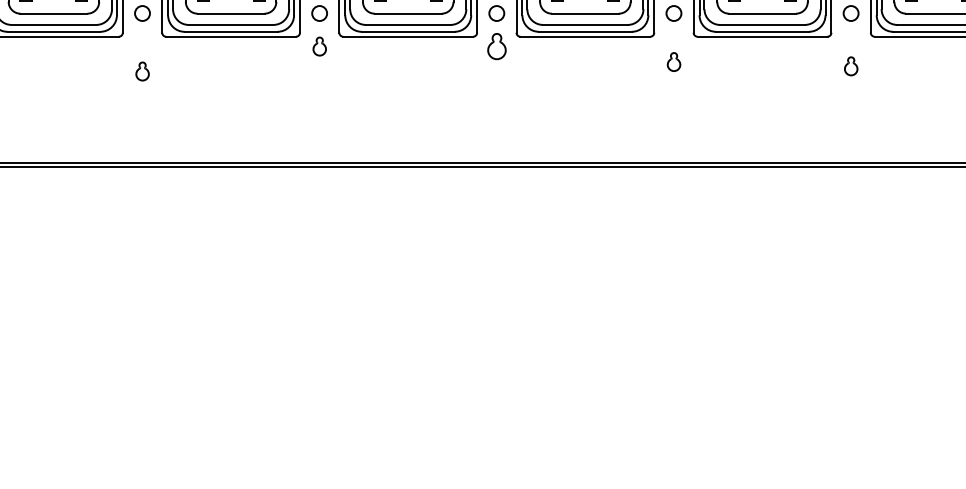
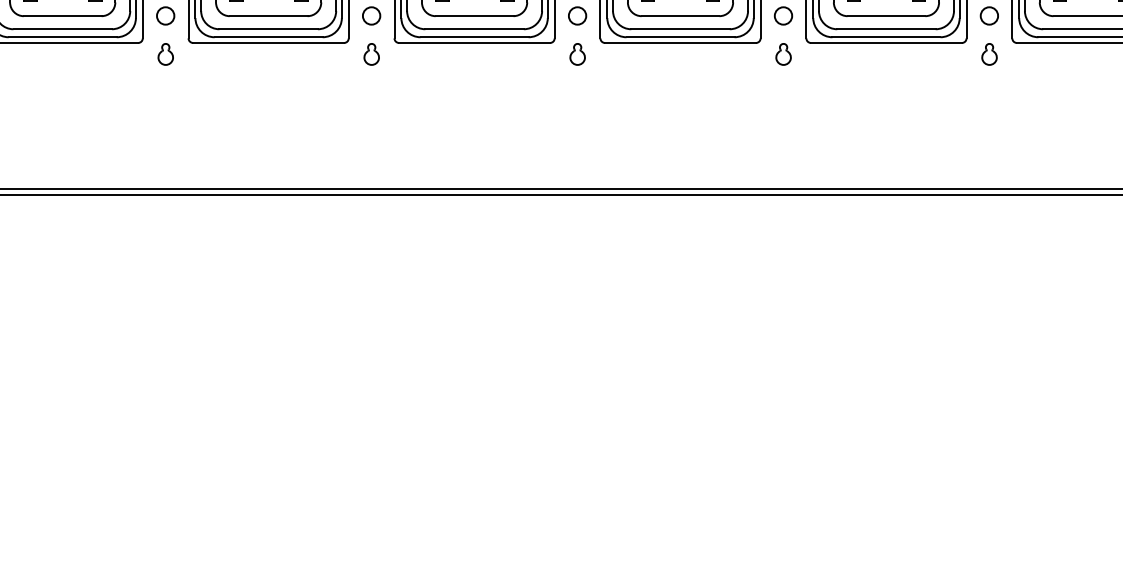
part: (496, 46) -> (577, 54), size x0.71
part: (673, 62) -> (783, 54), moved
part: (851, 66) -> (989, 54), moved
part: (142, 71) -> (165, 54), moved

